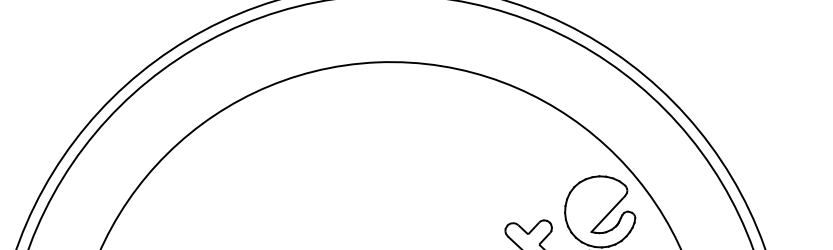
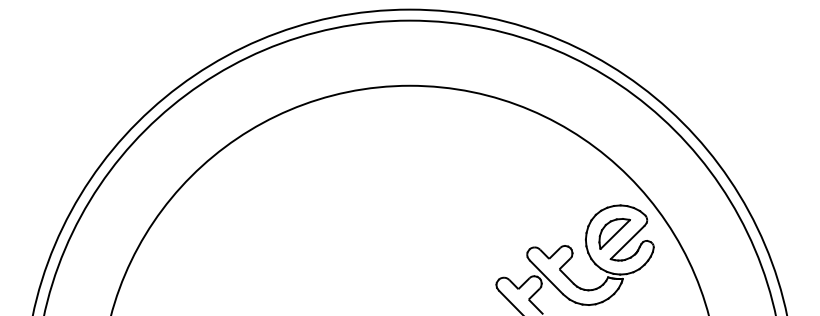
part: (594, 205) -> (614, 233), added

